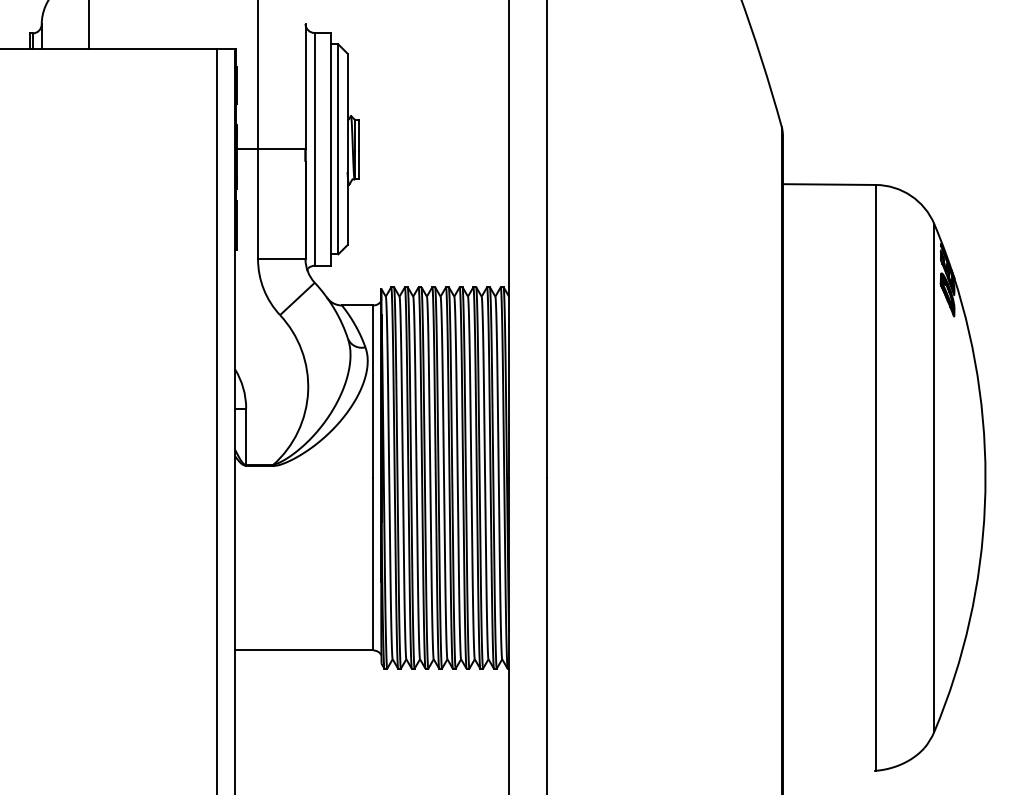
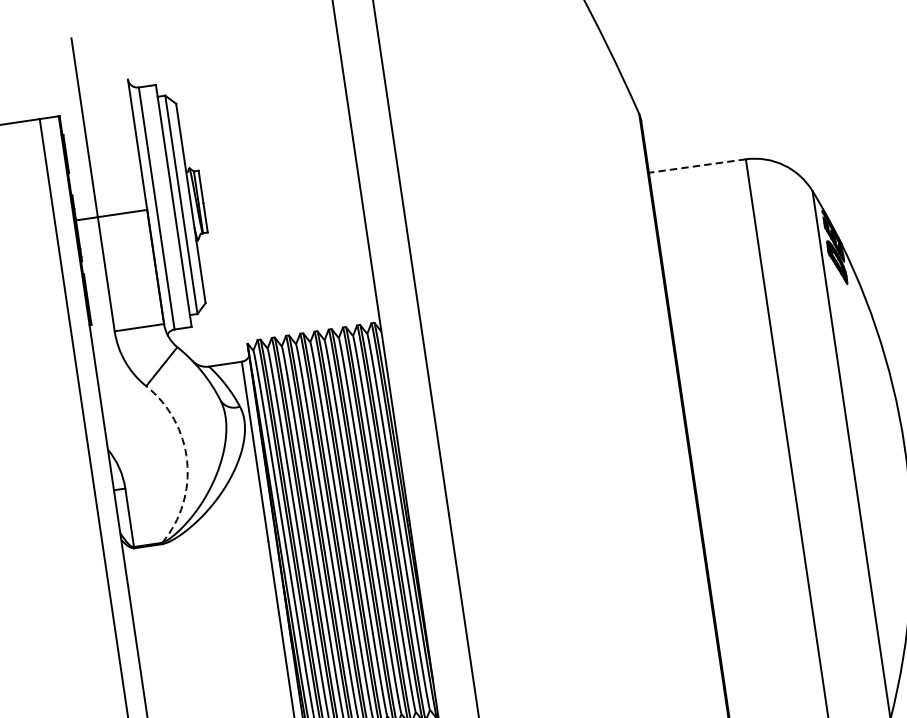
line: (829, 184) -> (697, 165), solid -> dashed
arc: (308, 391) -> (187, 461), solid -> dashed

